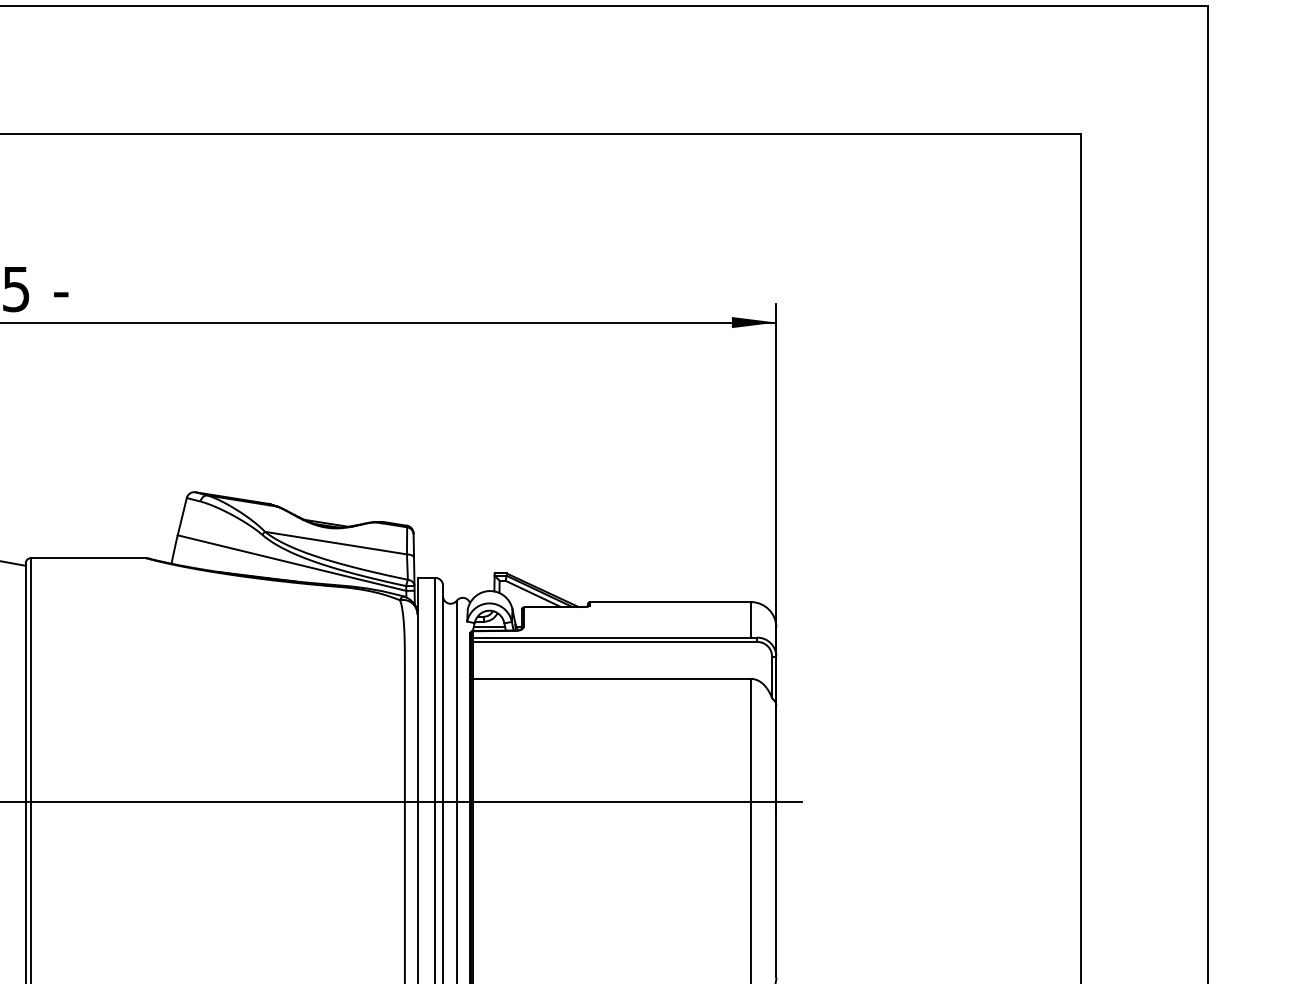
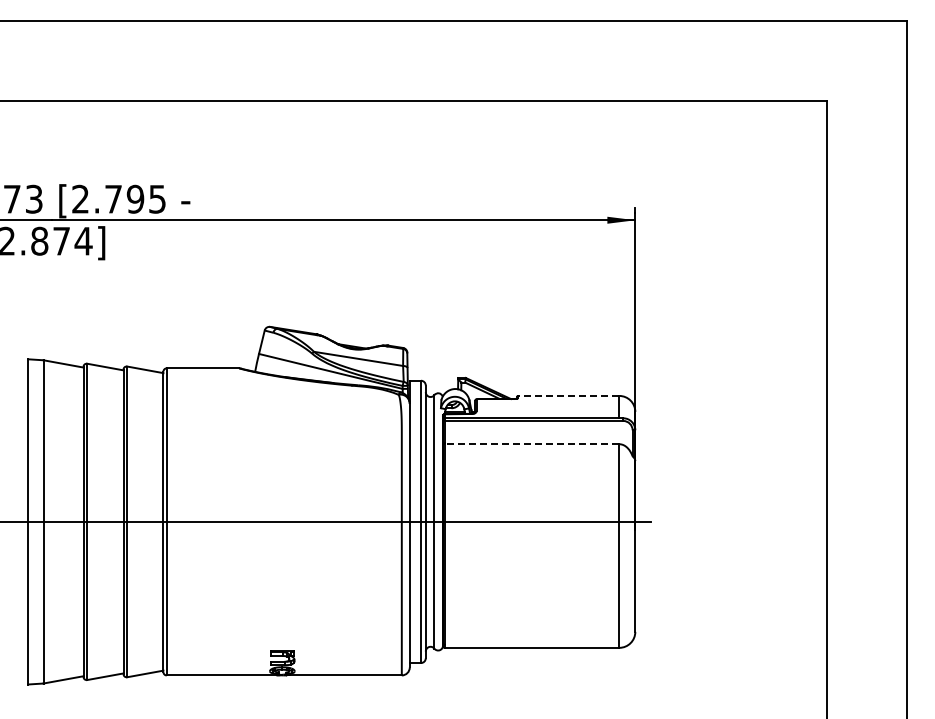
line: (670, 601) -> (568, 395), solid -> dashed
line: (611, 679) -> (531, 444), solid -> dashed

